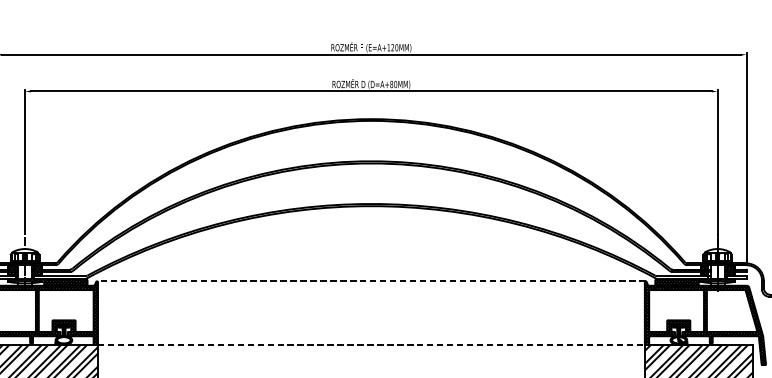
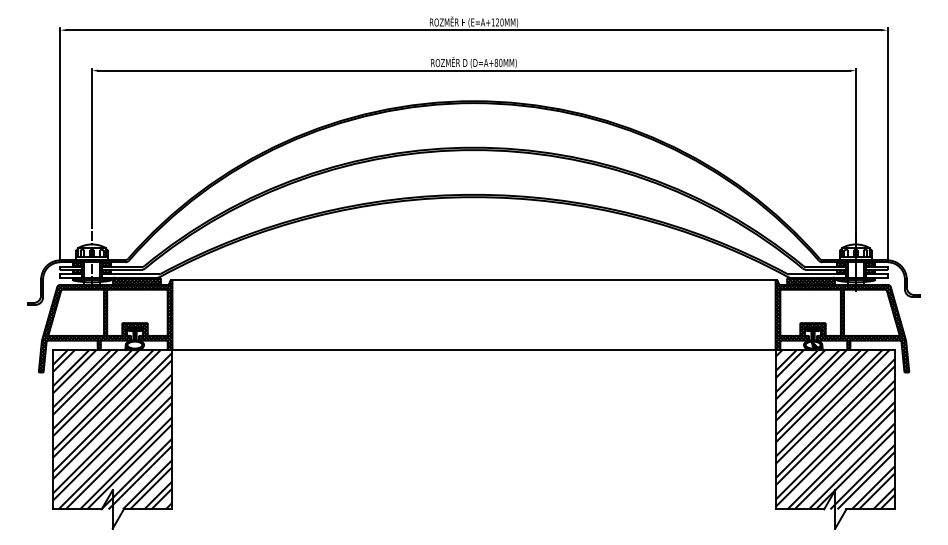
line: (371, 281) -> (474, 280), dashed -> solid
line: (371, 345) -> (474, 350), dashed -> solid

